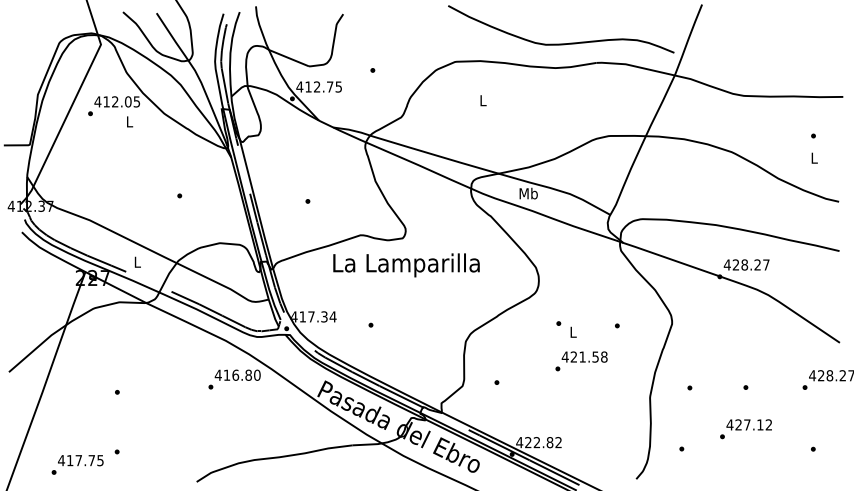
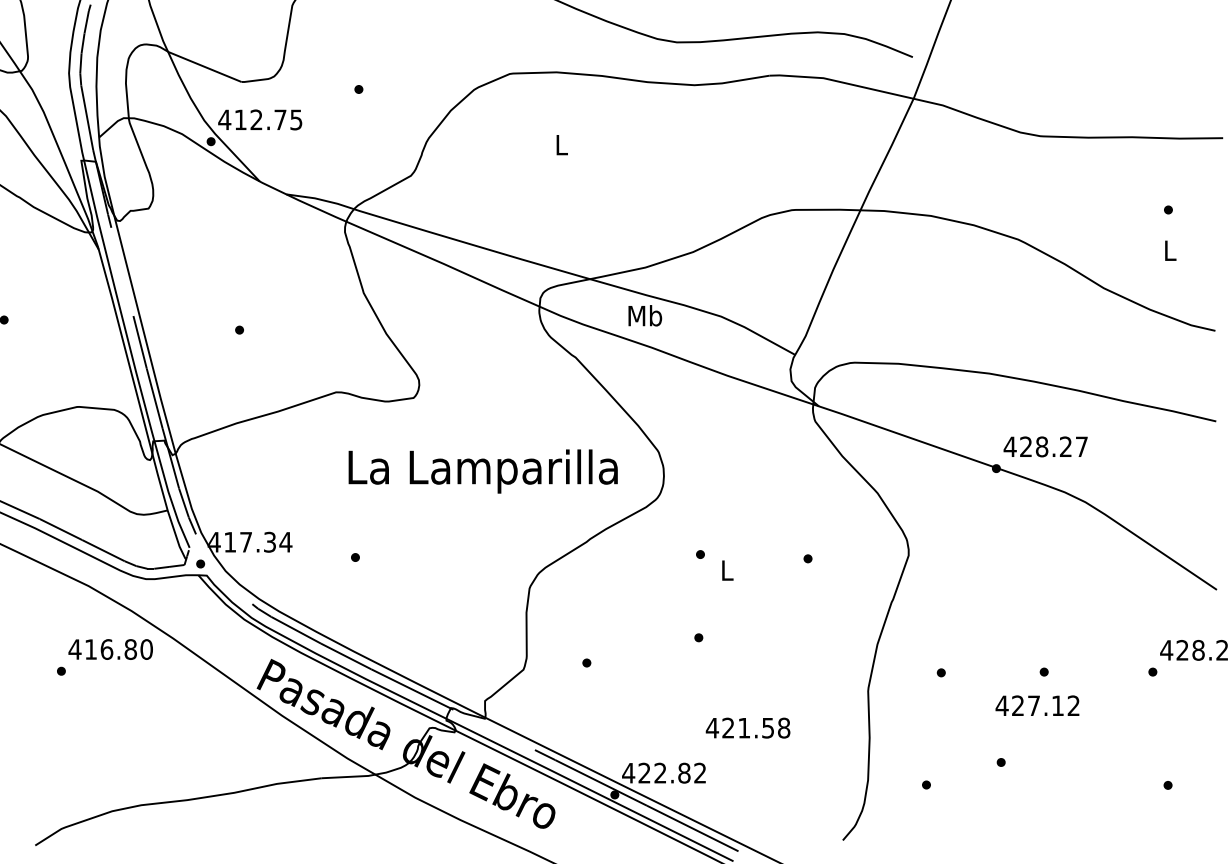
text: (406, 265) -> (483, 471), moved
text: (584, 356) -> (747, 727), moved
text: (748, 424) -> (1036, 705), moved

